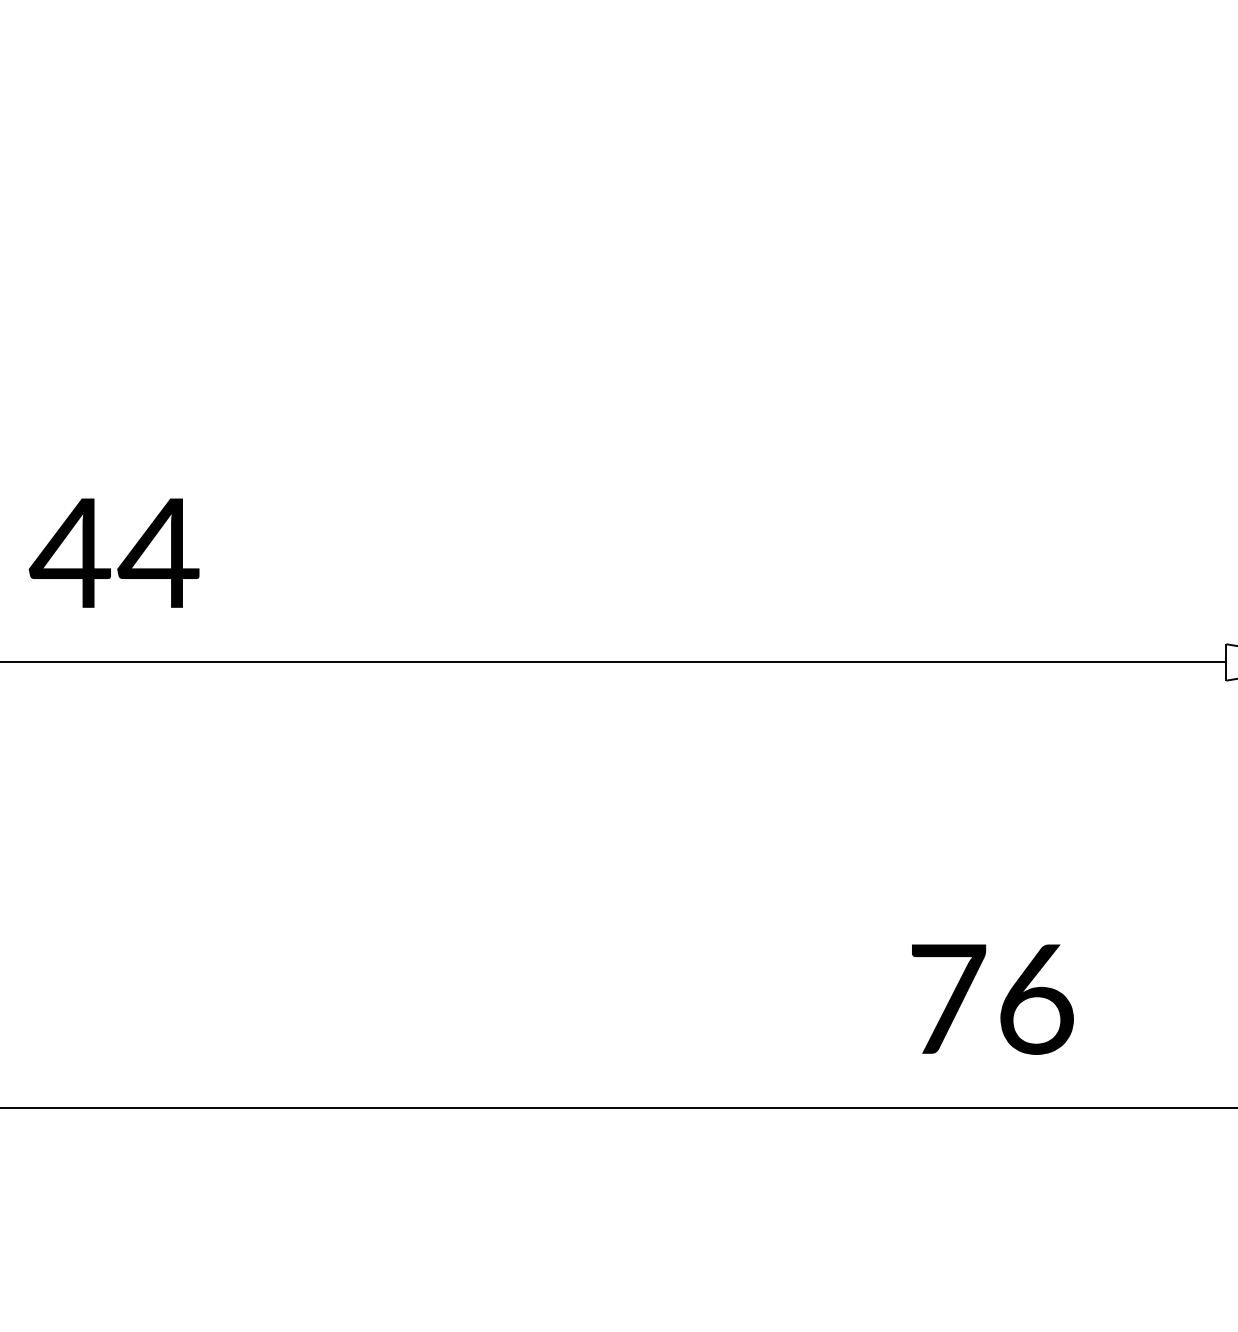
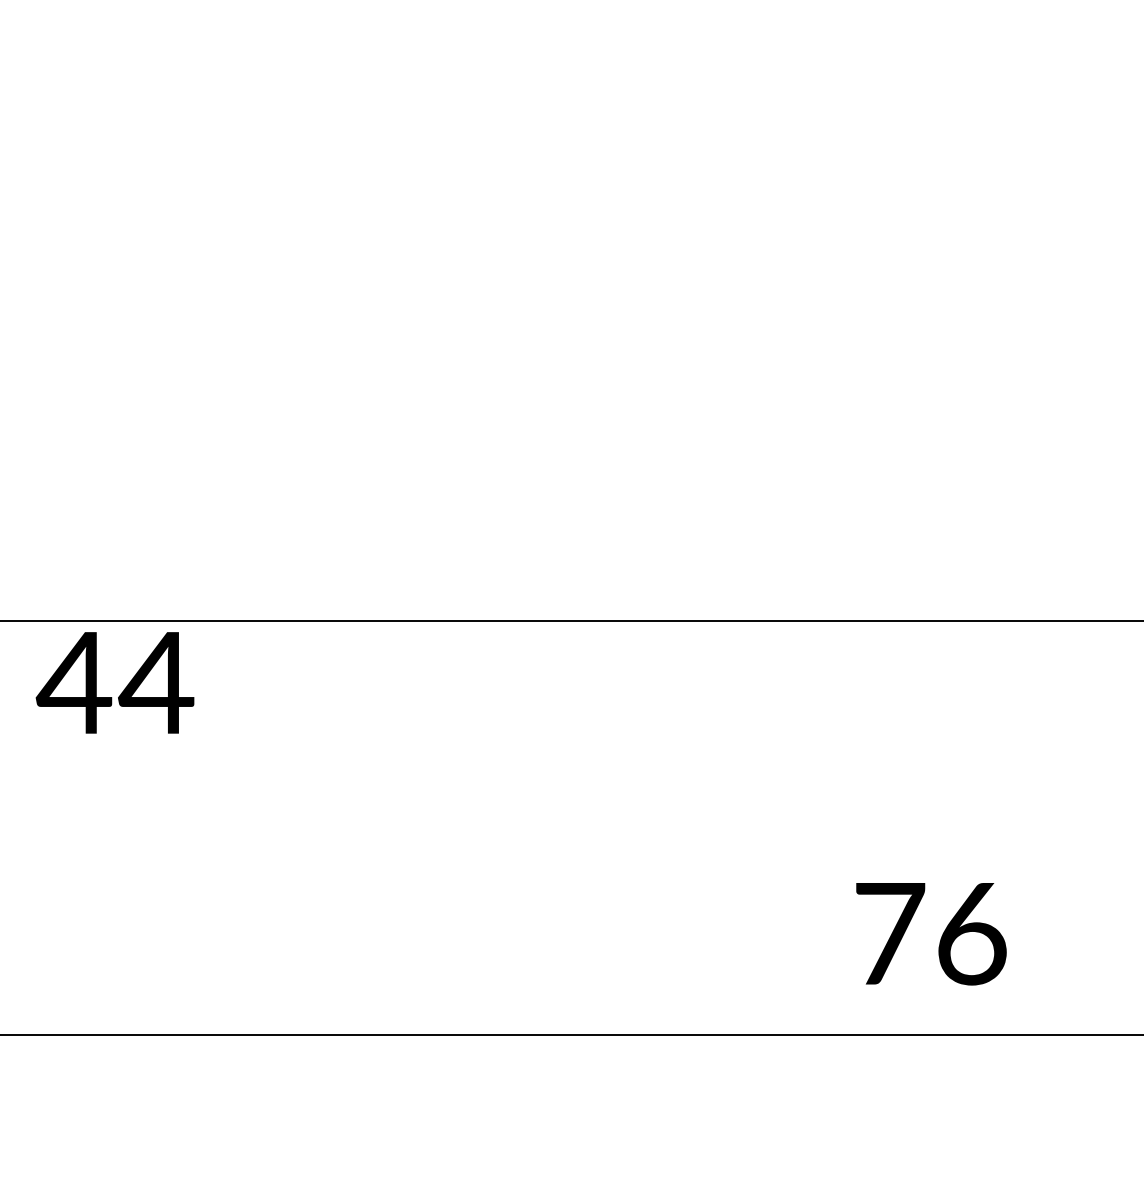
text: (113, 552) -> (114, 682), moved

